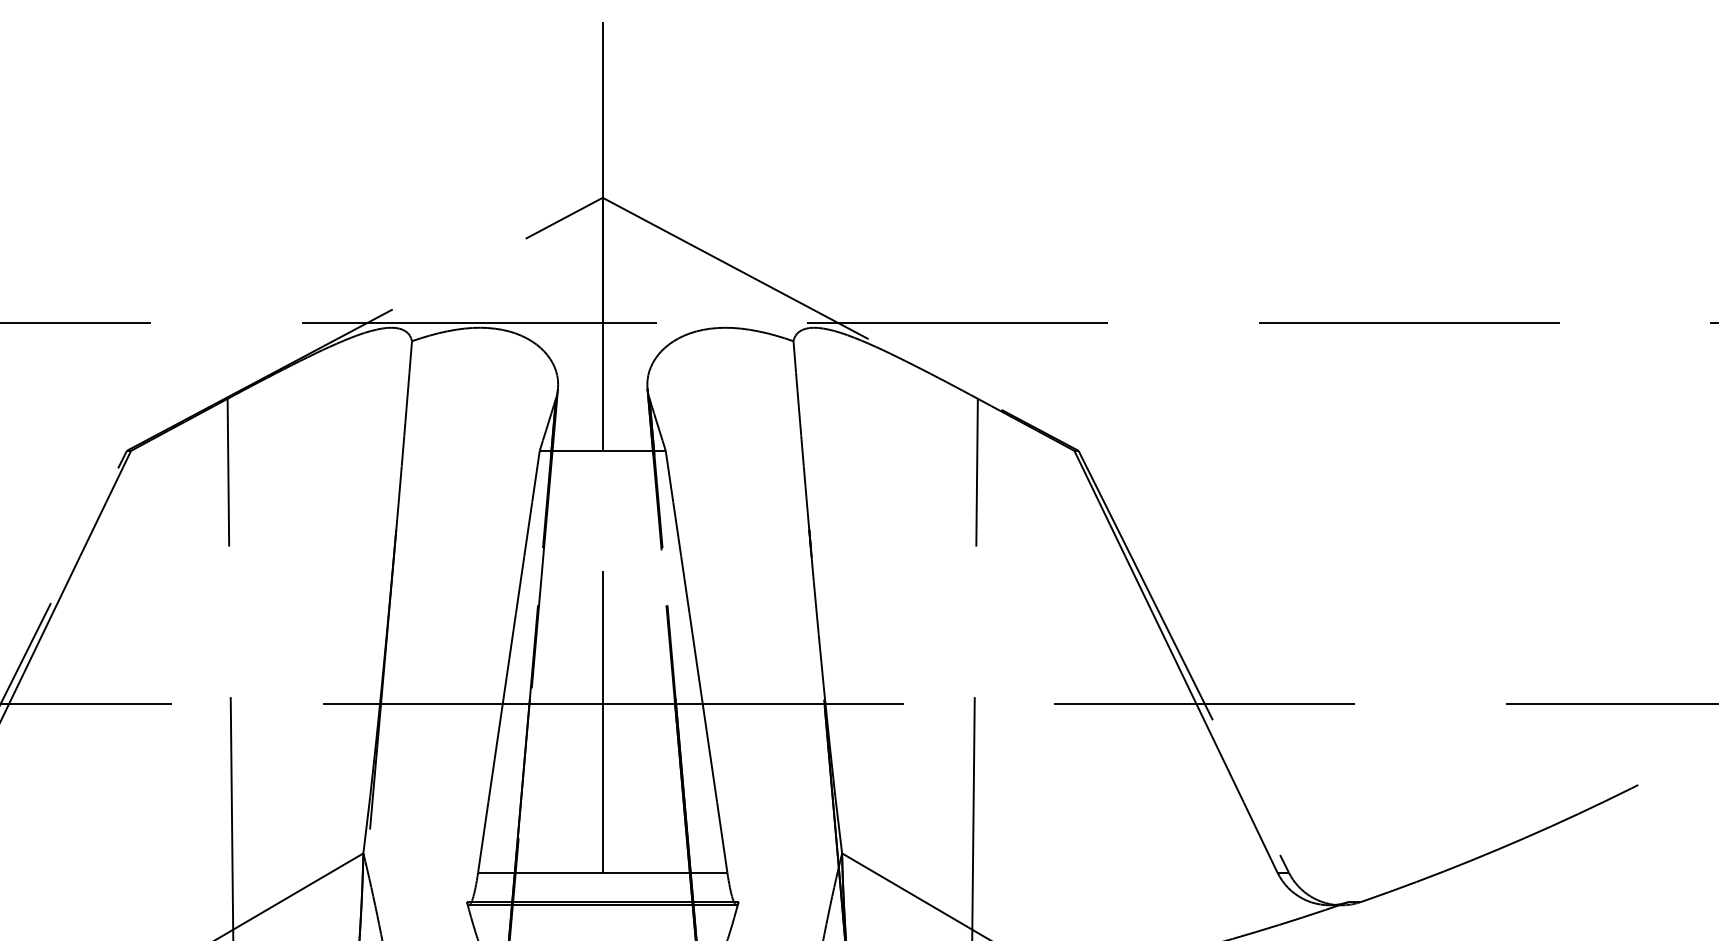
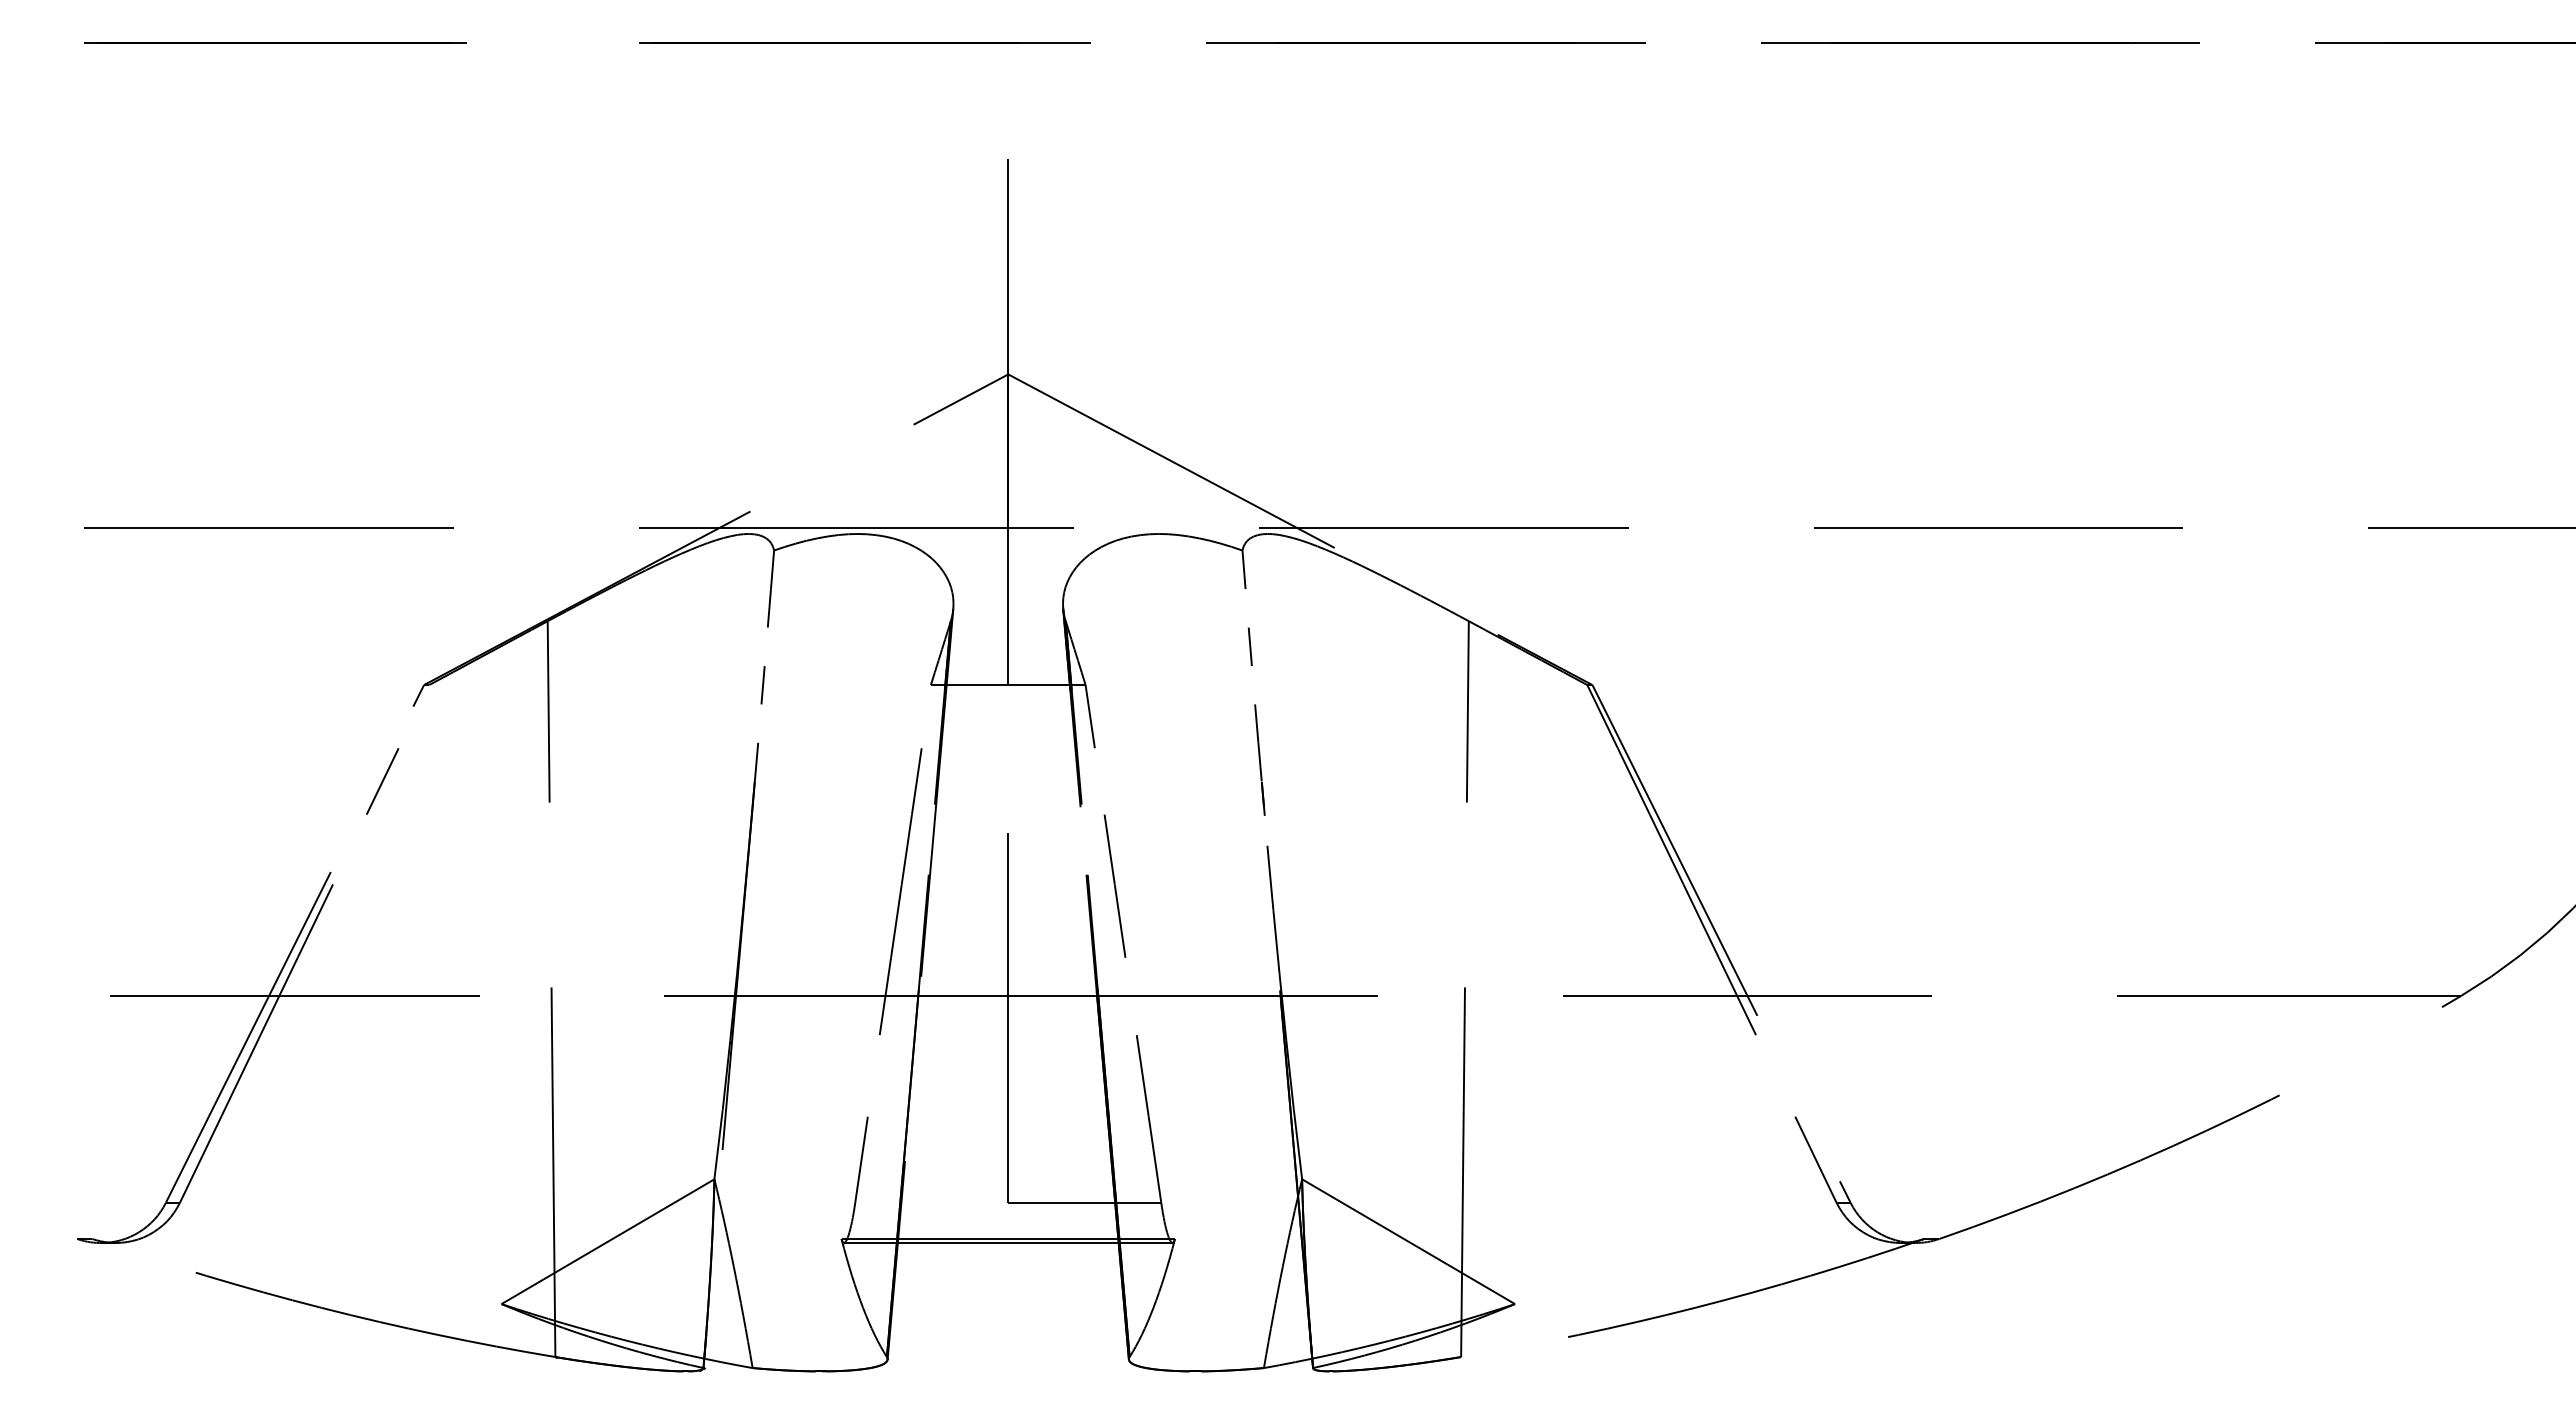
line: (796, 388) -> (1246, 608), removed
line: (405, 419) -> (765, 646), removed
line: (802, 451) -> (1253, 685), removed
line: (118, 476) -> (413, 716), removed
line: (535, 476) -> (925, 716), removed
line: (400, 482) -> (759, 723), removed
line: (677, 529) -> (1099, 781), removed
line: (811, 555) -> (1264, 813), removed
line: (66, 584) -> (349, 849), removed
line: (702, 704) -> (1130, 996), removed
line: (492, 768) -> (873, 1075), removed
line: (1227, 768) -> (1775, 1075), removed
line: (540, 872) -> (931, 1202), removed

